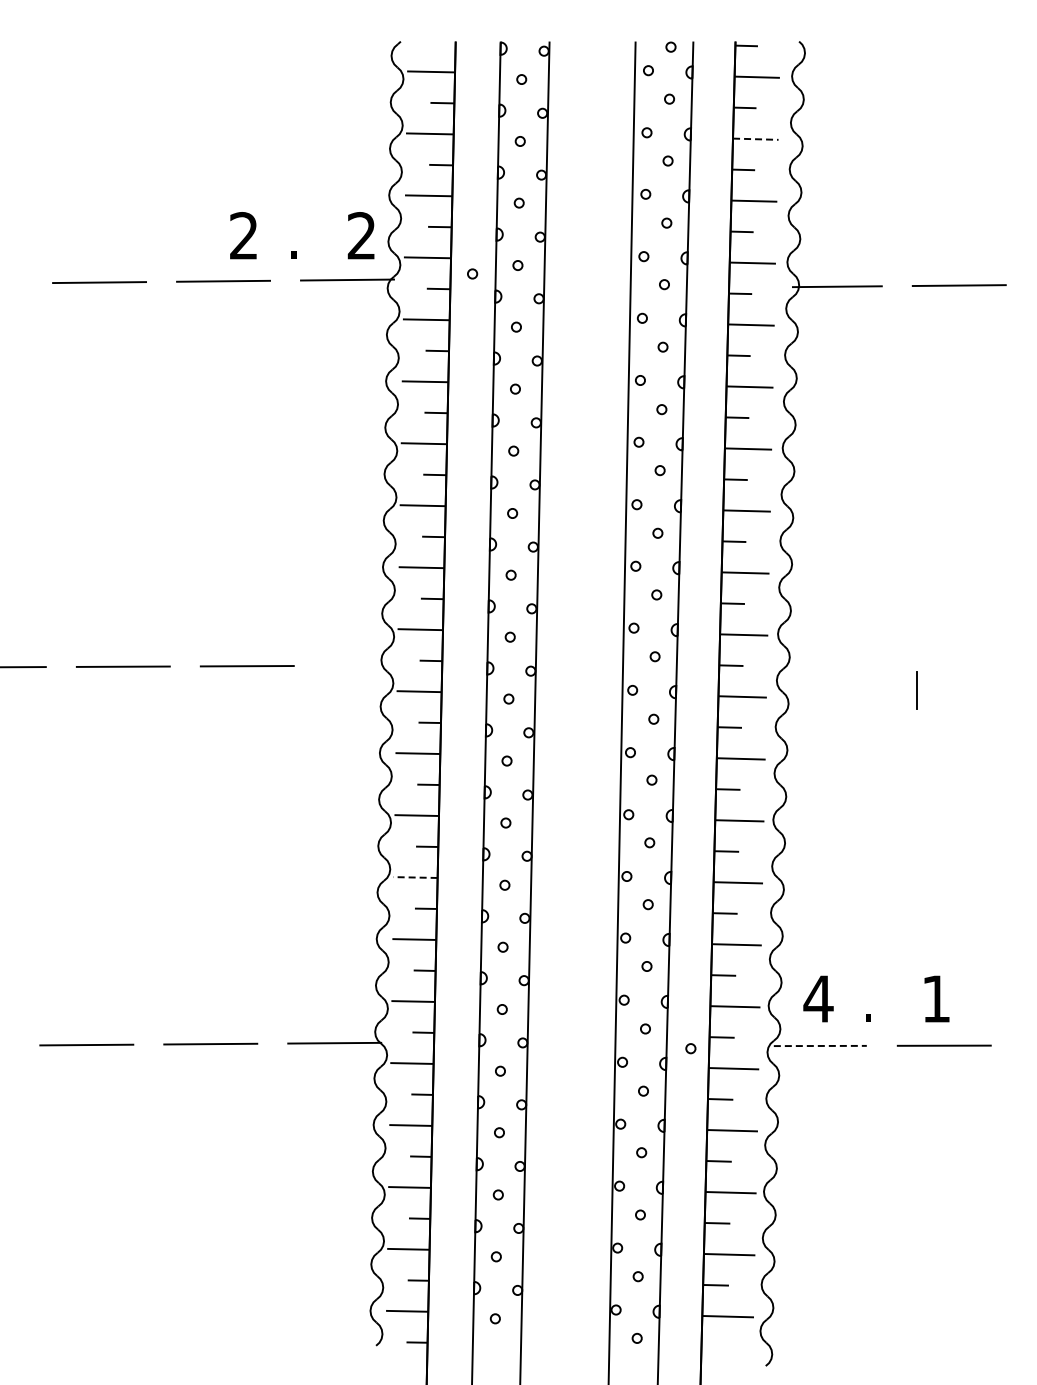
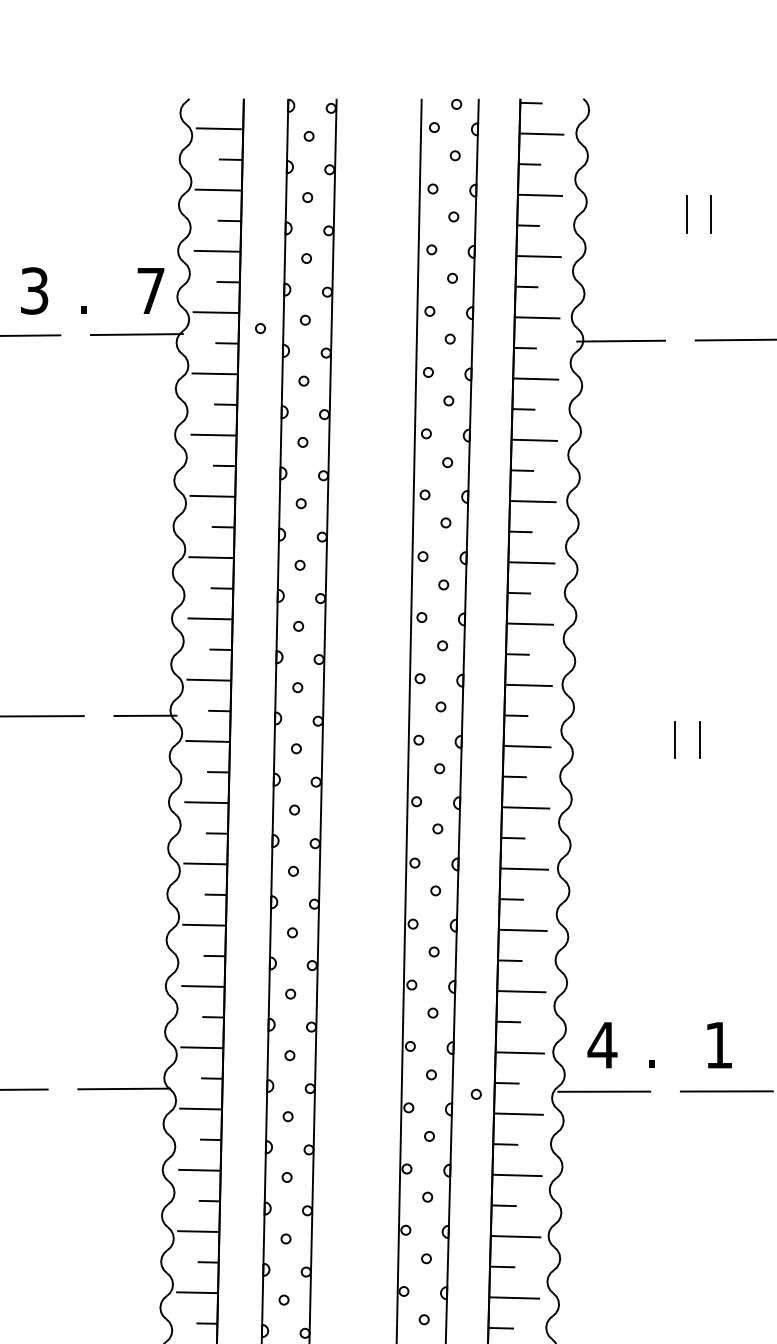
line: (755, 139) -> (540, 195), dashed -> solid
line: (903, 157) -> (686, 213), added
line: (928, 157) -> (711, 213), added
text: (361, 235) -> (150, 290), 2 -> 7
text: (243, 236) -> (34, 291), 2 -> 3
line: (355, 665) -> (144, 715), added
line: (892, 689) -> (675, 739), added
line: (415, 877) -> (204, 925), dashed -> solid
line: (820, 1045) -> (604, 1091), dashed -> solid

